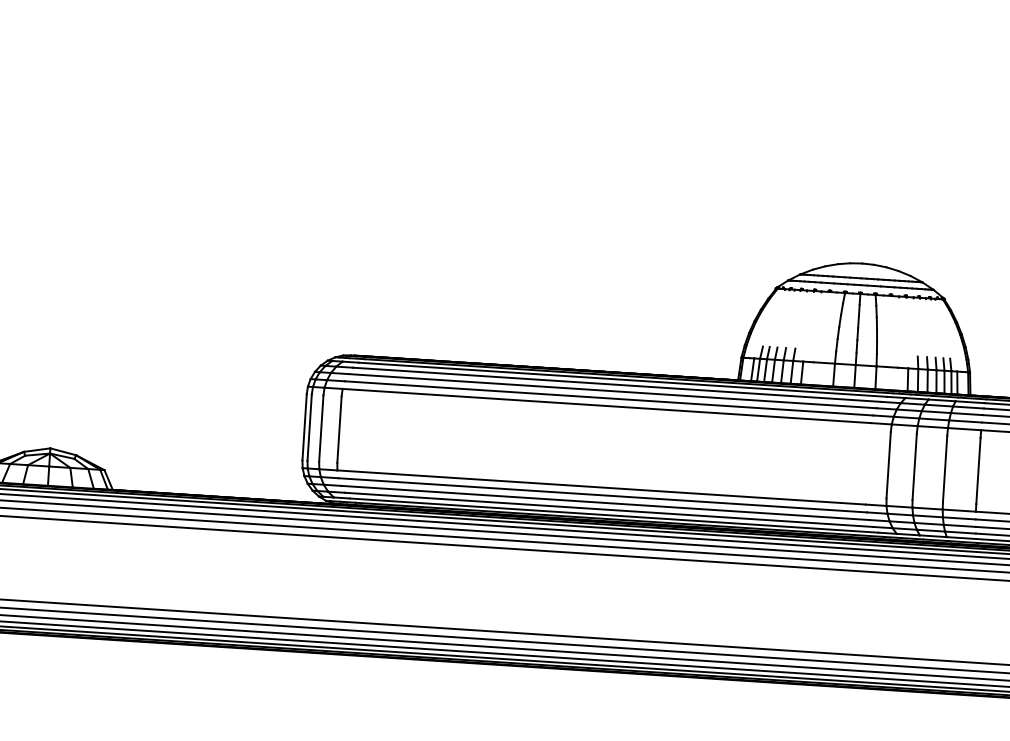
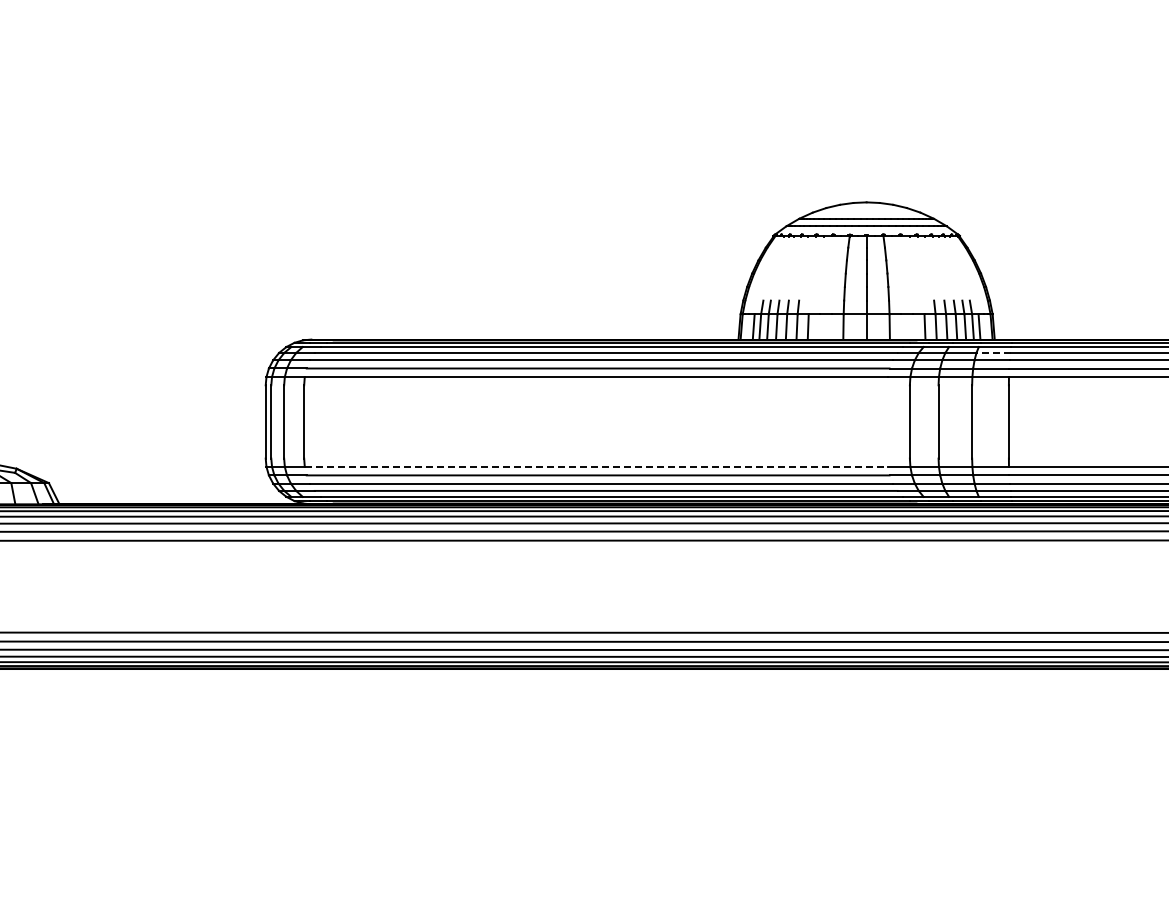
line: (968, 407) -> (993, 353), solid -> dashed
line: (601, 487) -> (596, 466), solid -> dashed

